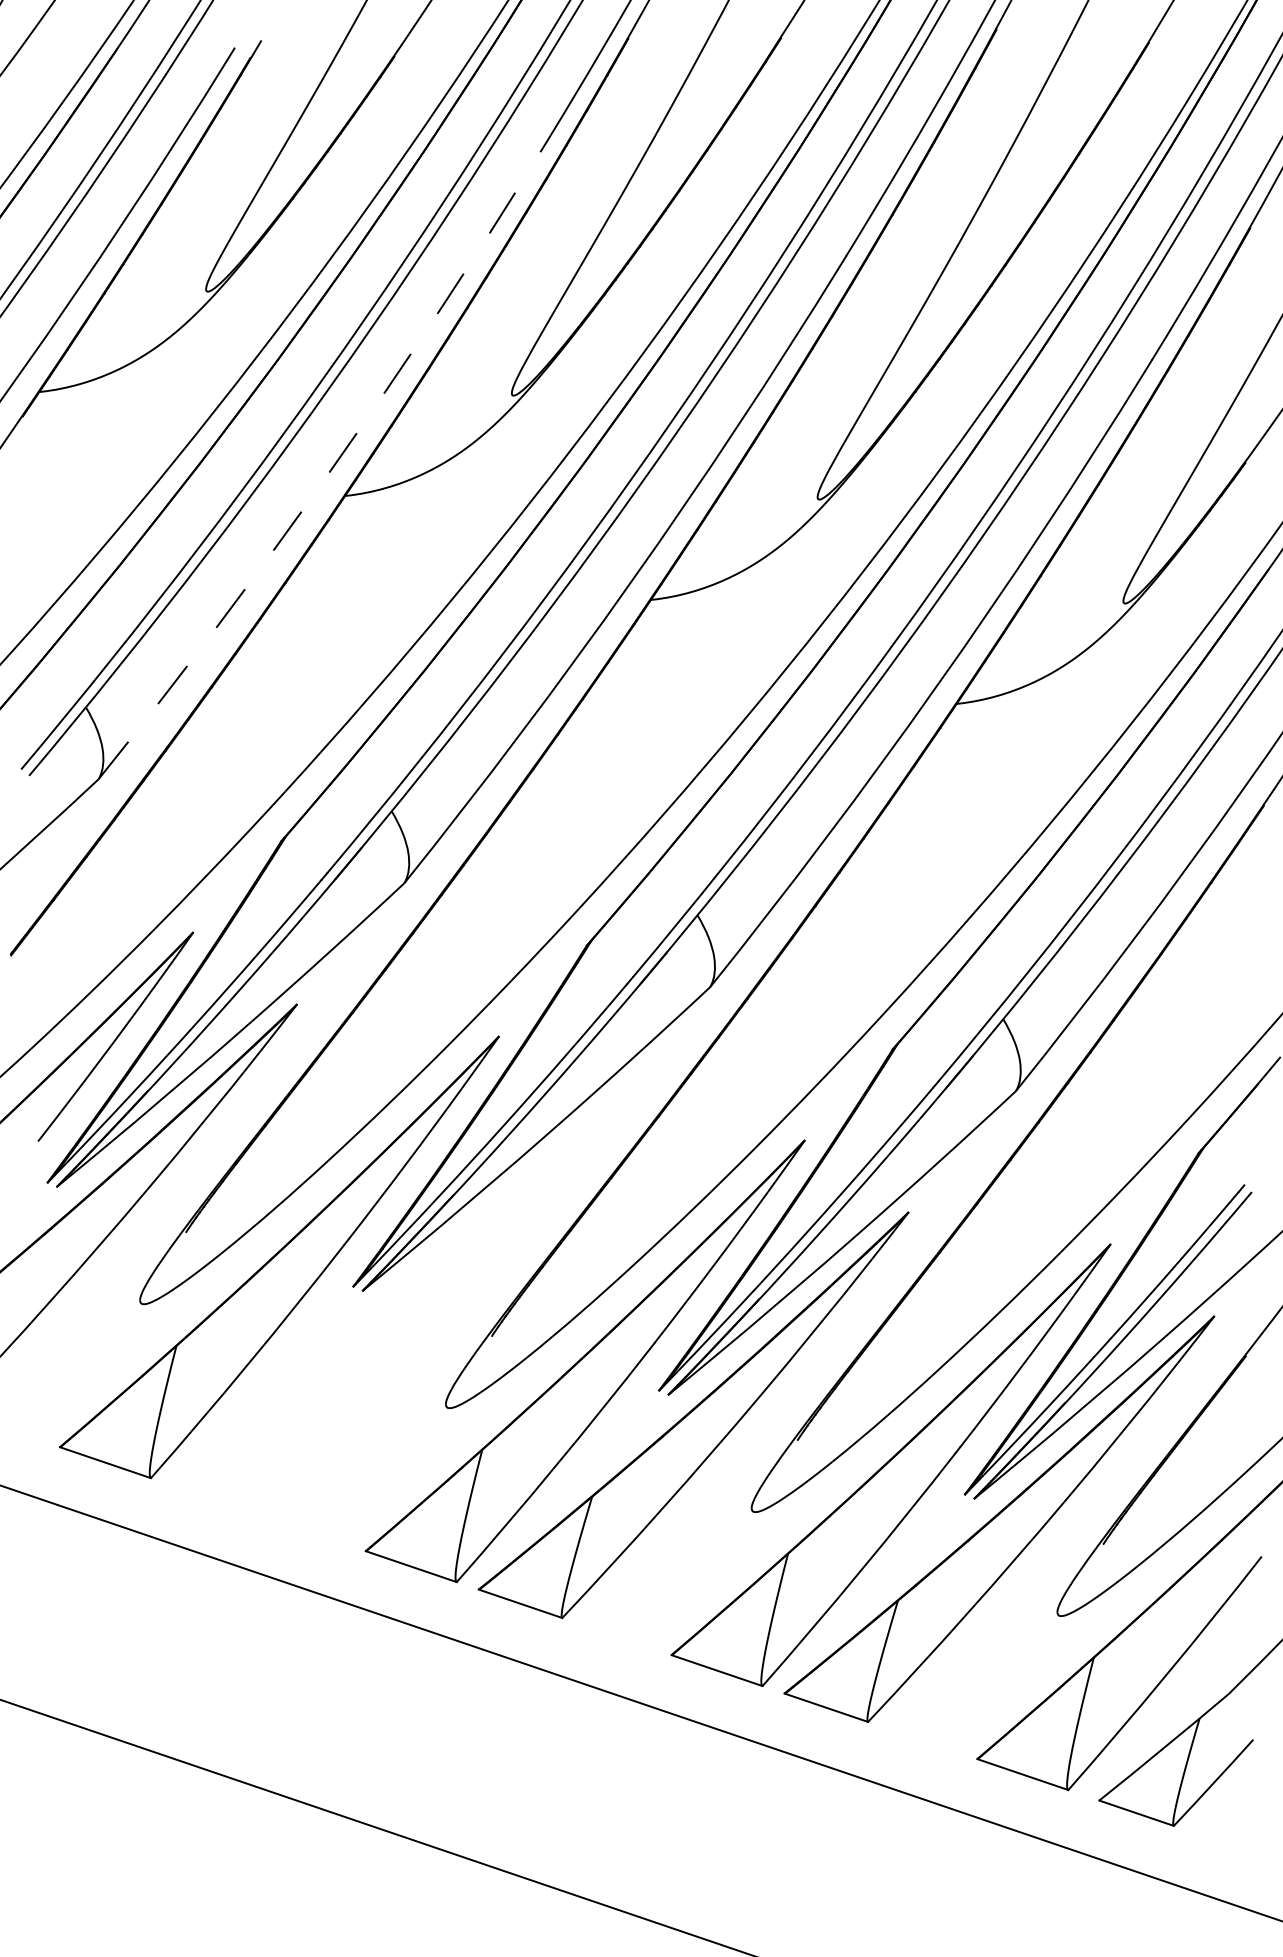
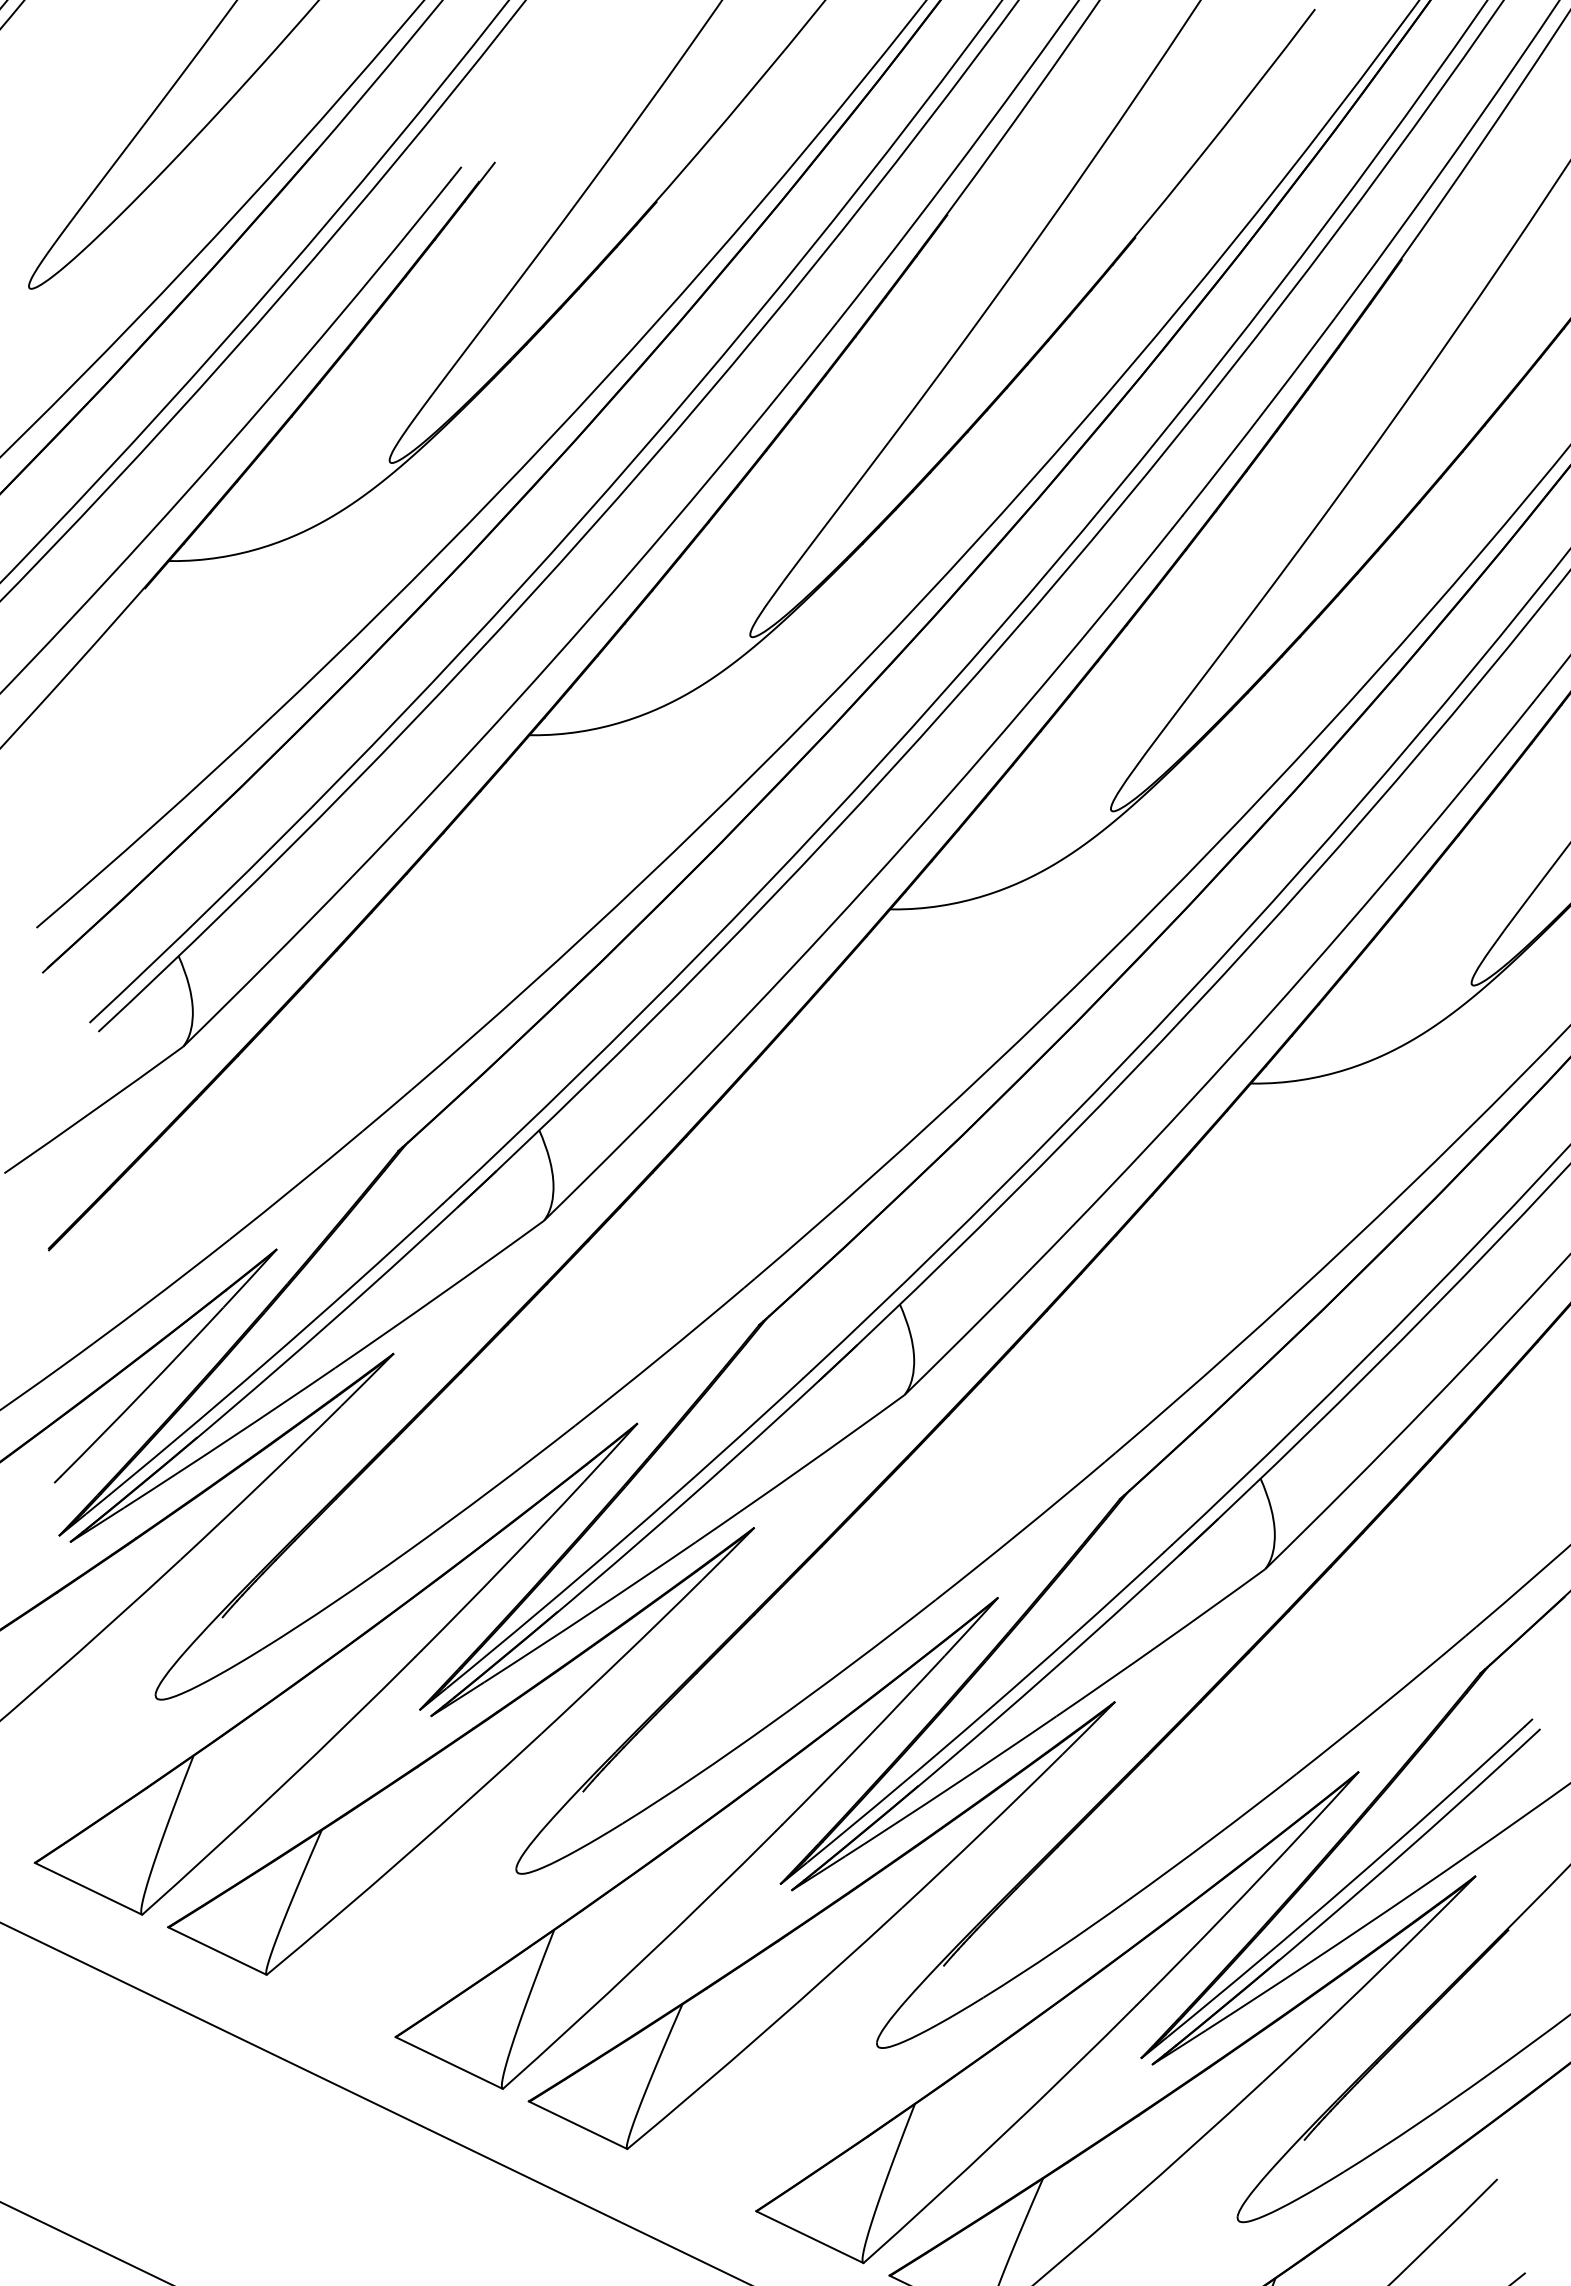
arc: (329, 472) -> (513, 703), dashed -> solid
part: (387, 1310) -> (458, 1744), added

